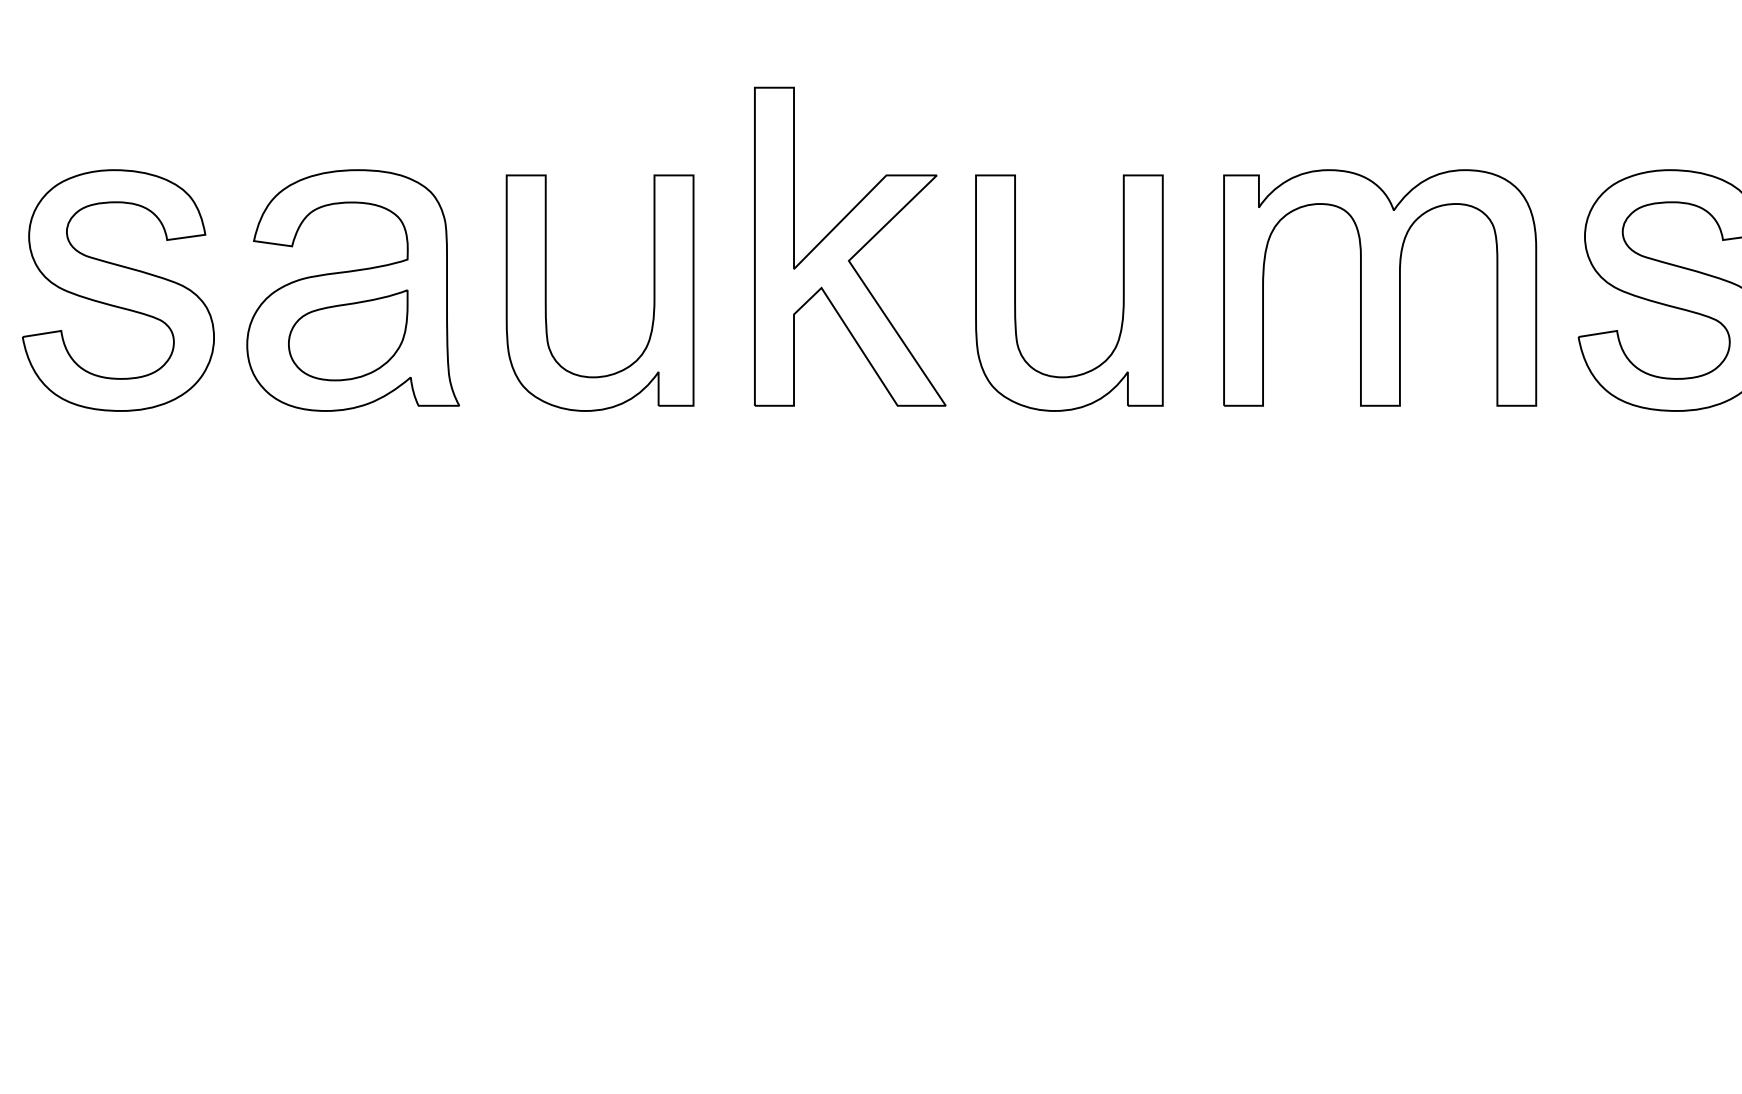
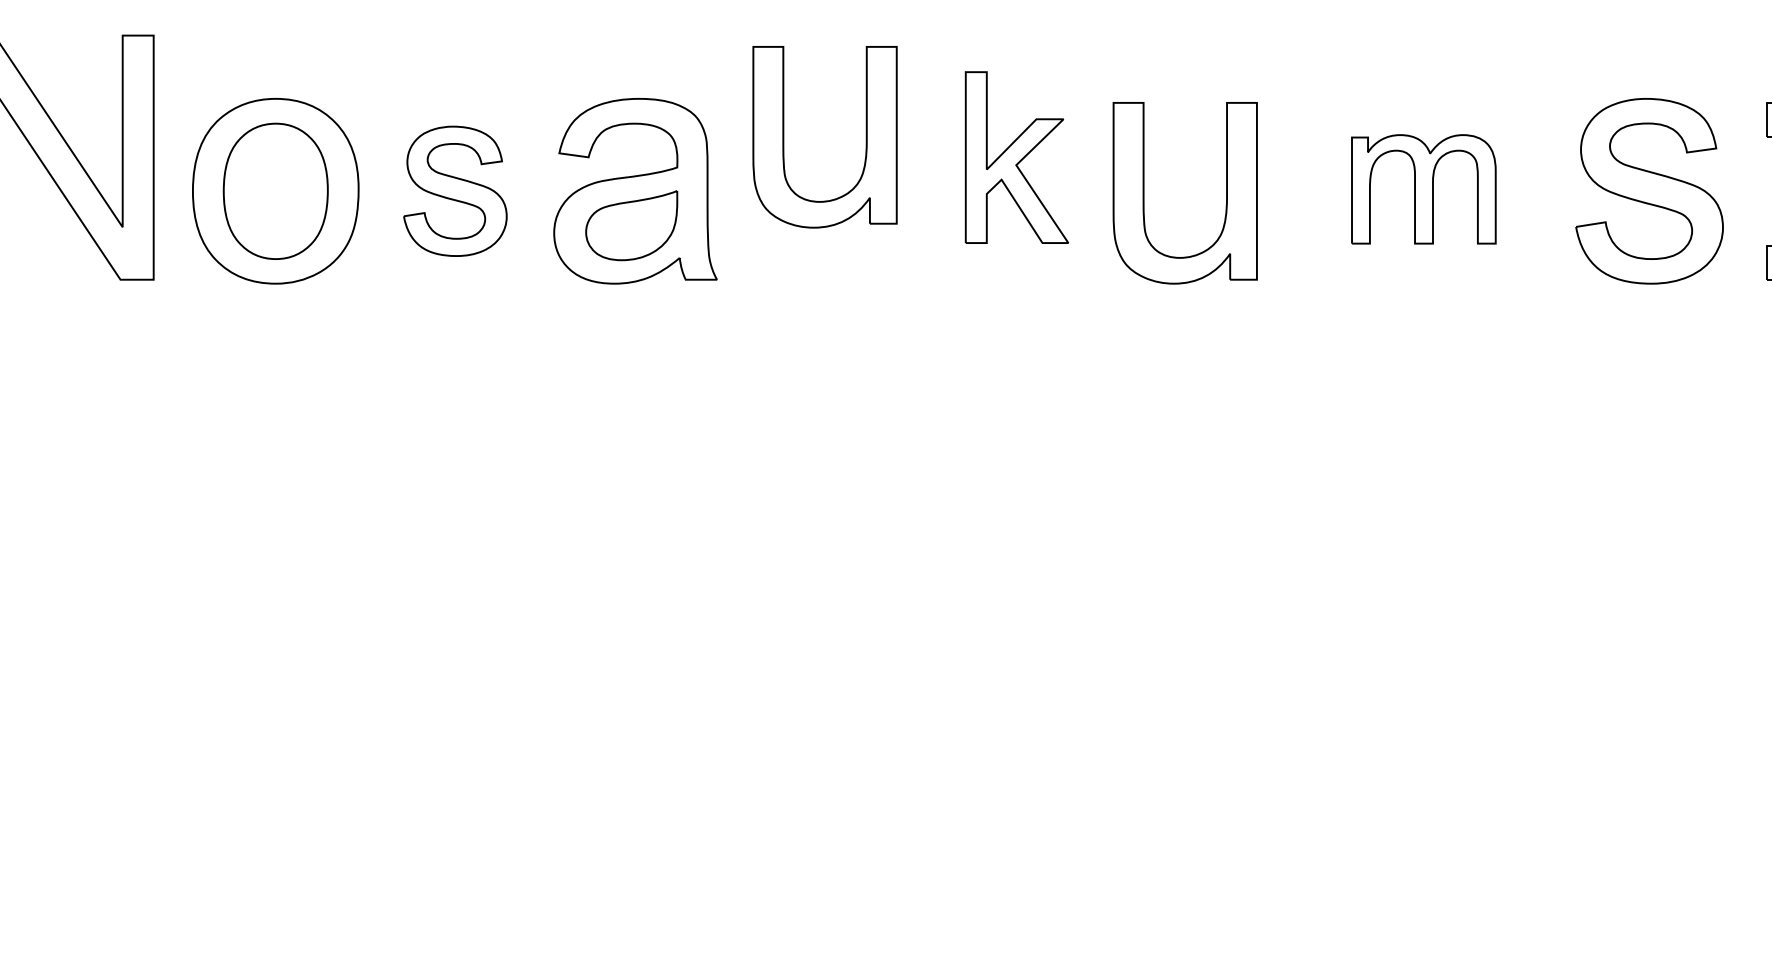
part: (849, 246) -> (1016, 157), size x0.7
part: (1379, 288) -> (1423, 189), size x0.6
part: (118, 290) -> (455, 191), size x0.7
part: (547, 293) -> (784, 137), moved

